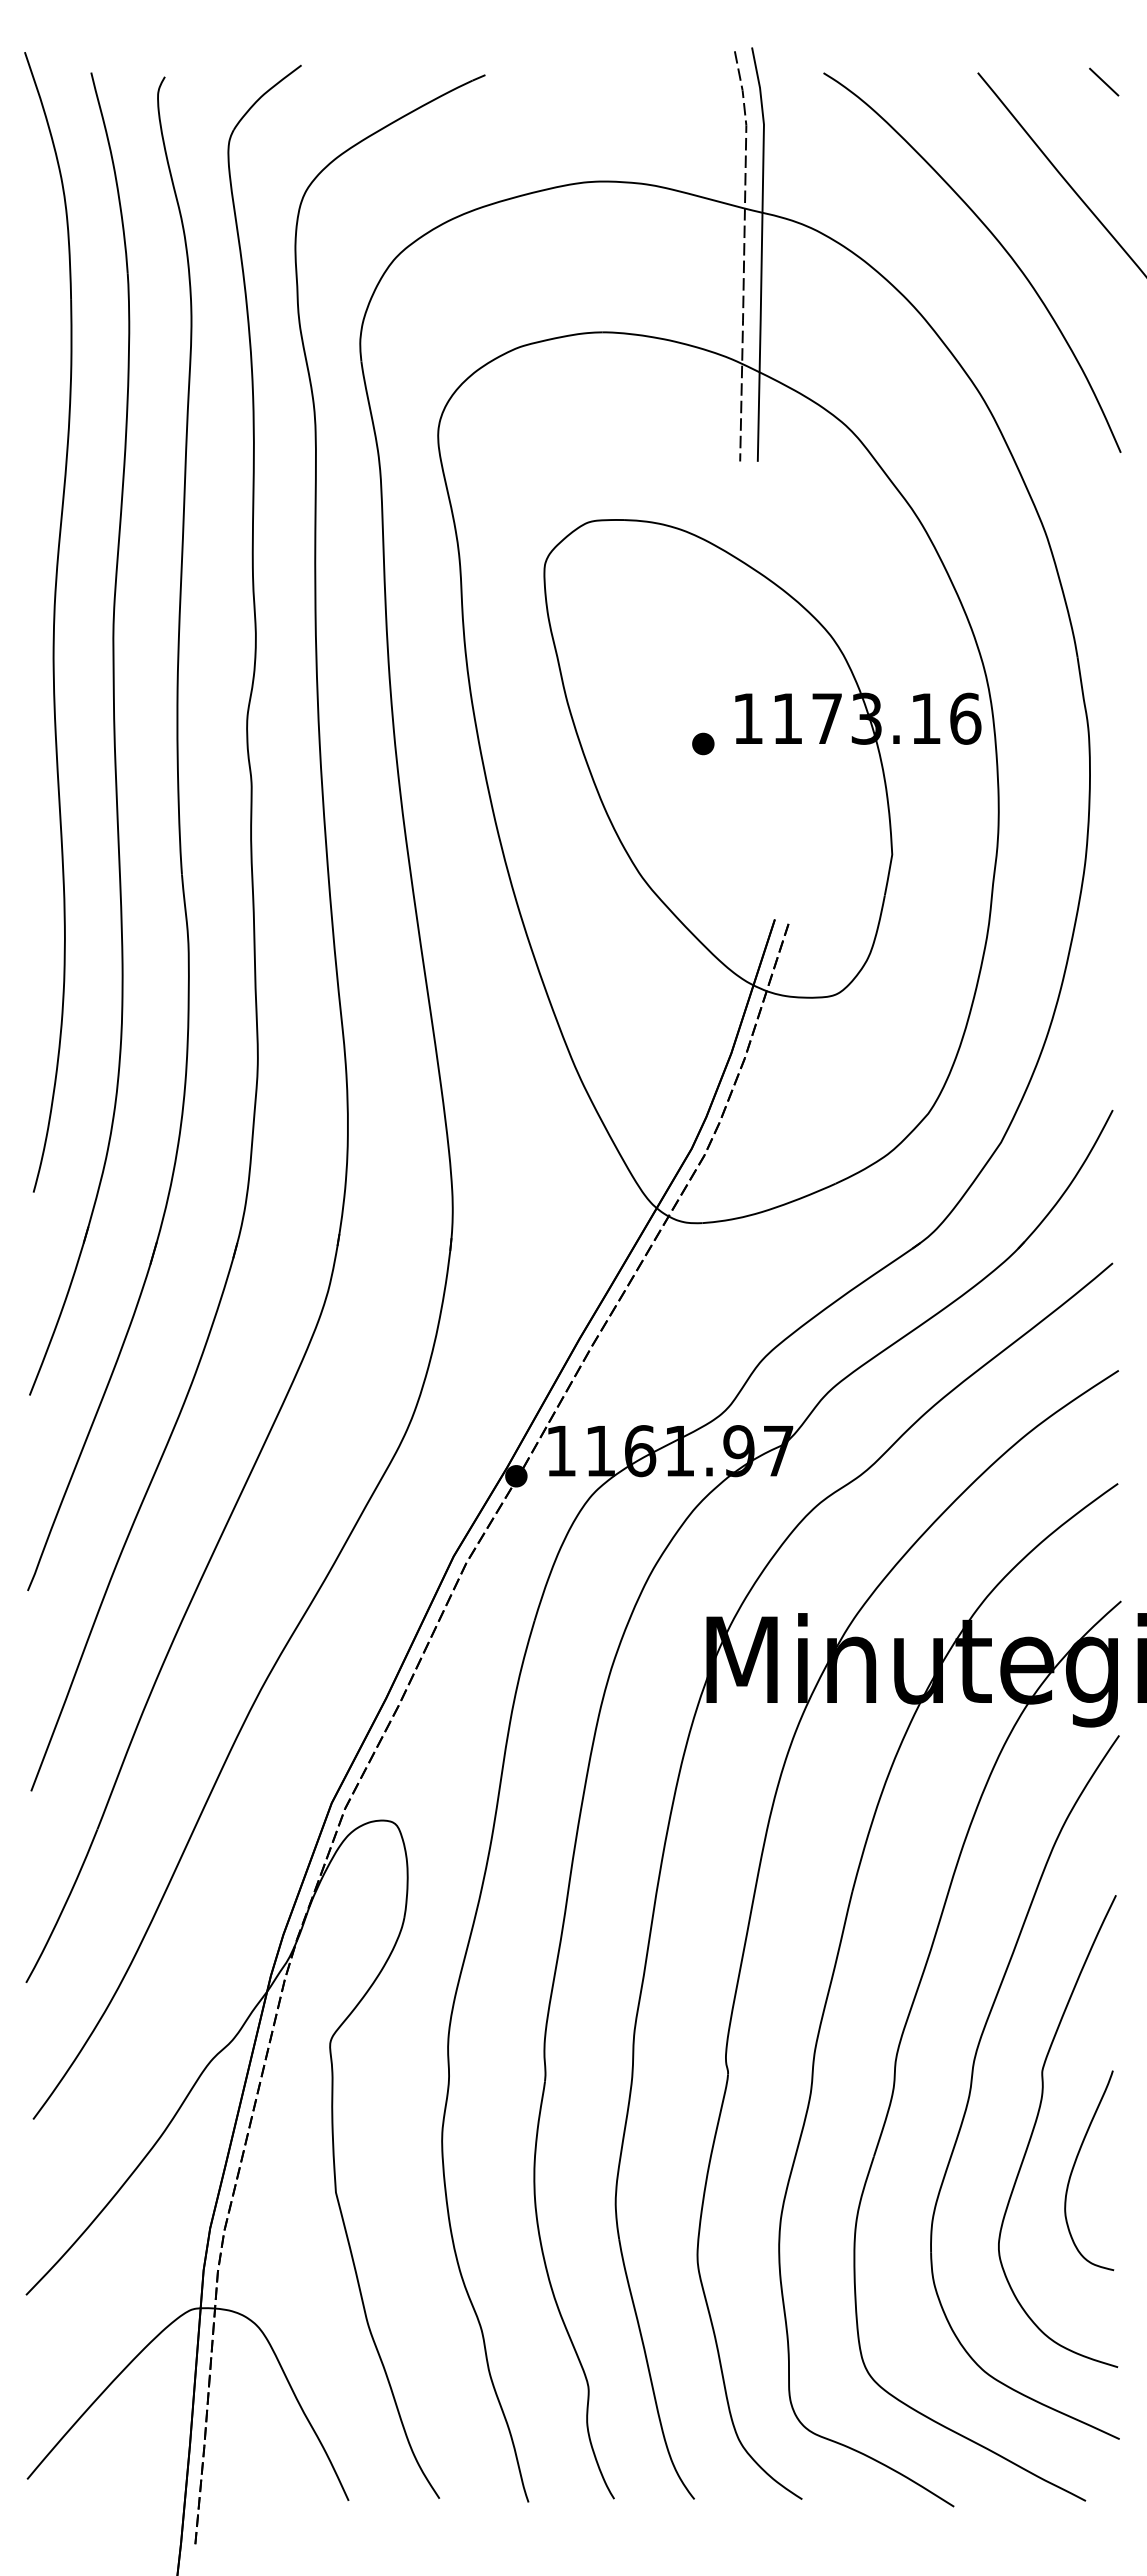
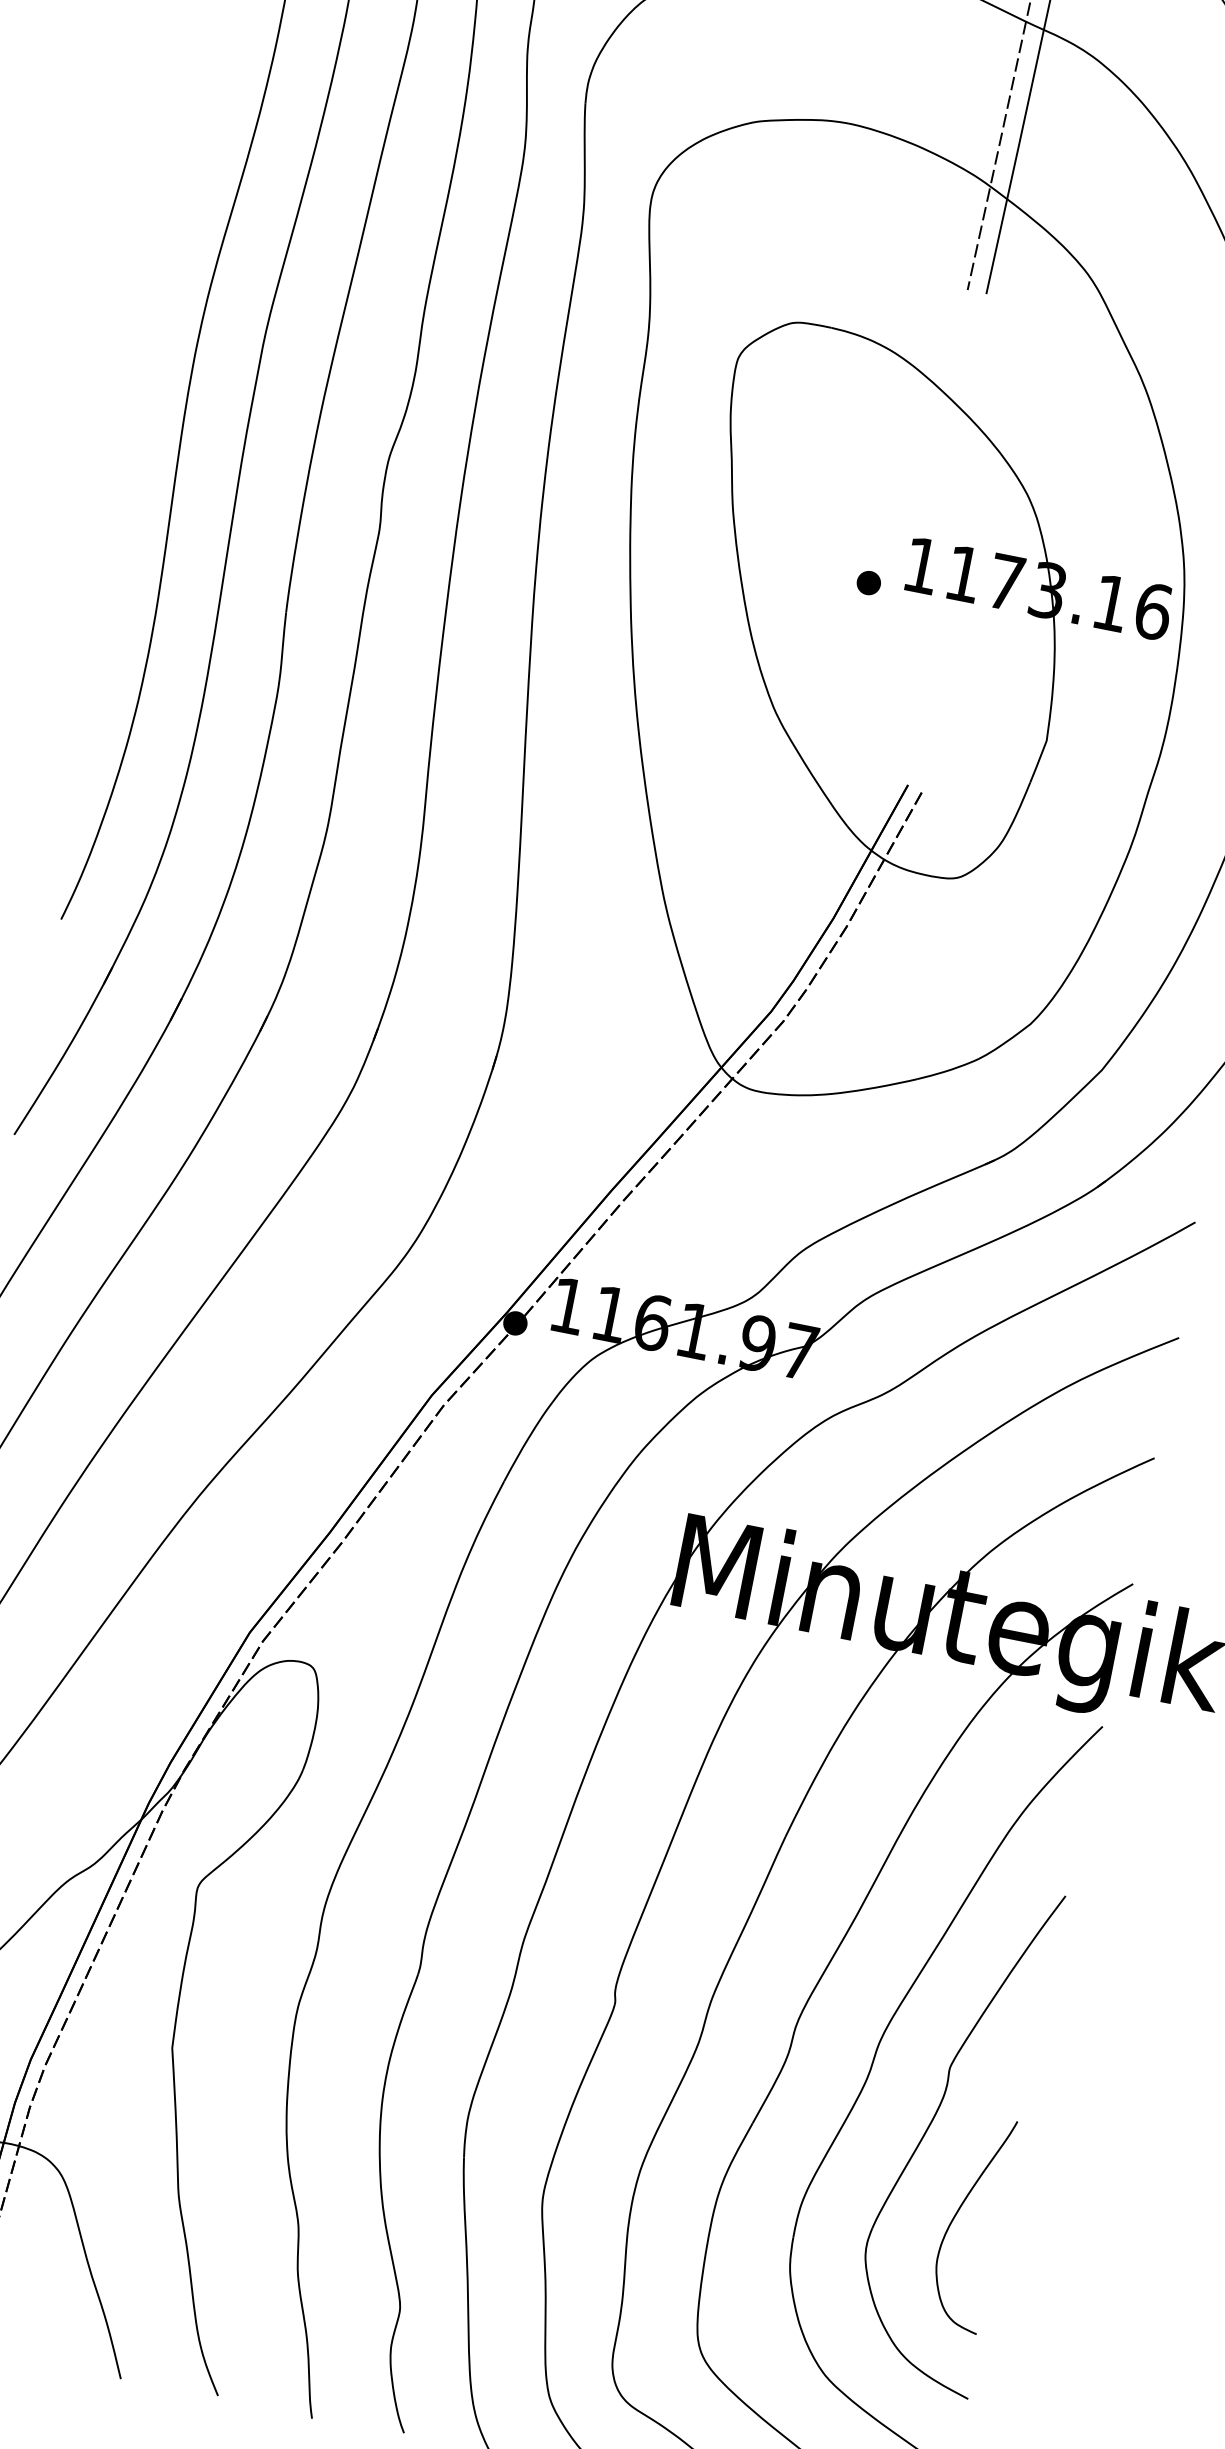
curve: (1075, 2164) -> (957, 2213), moved

